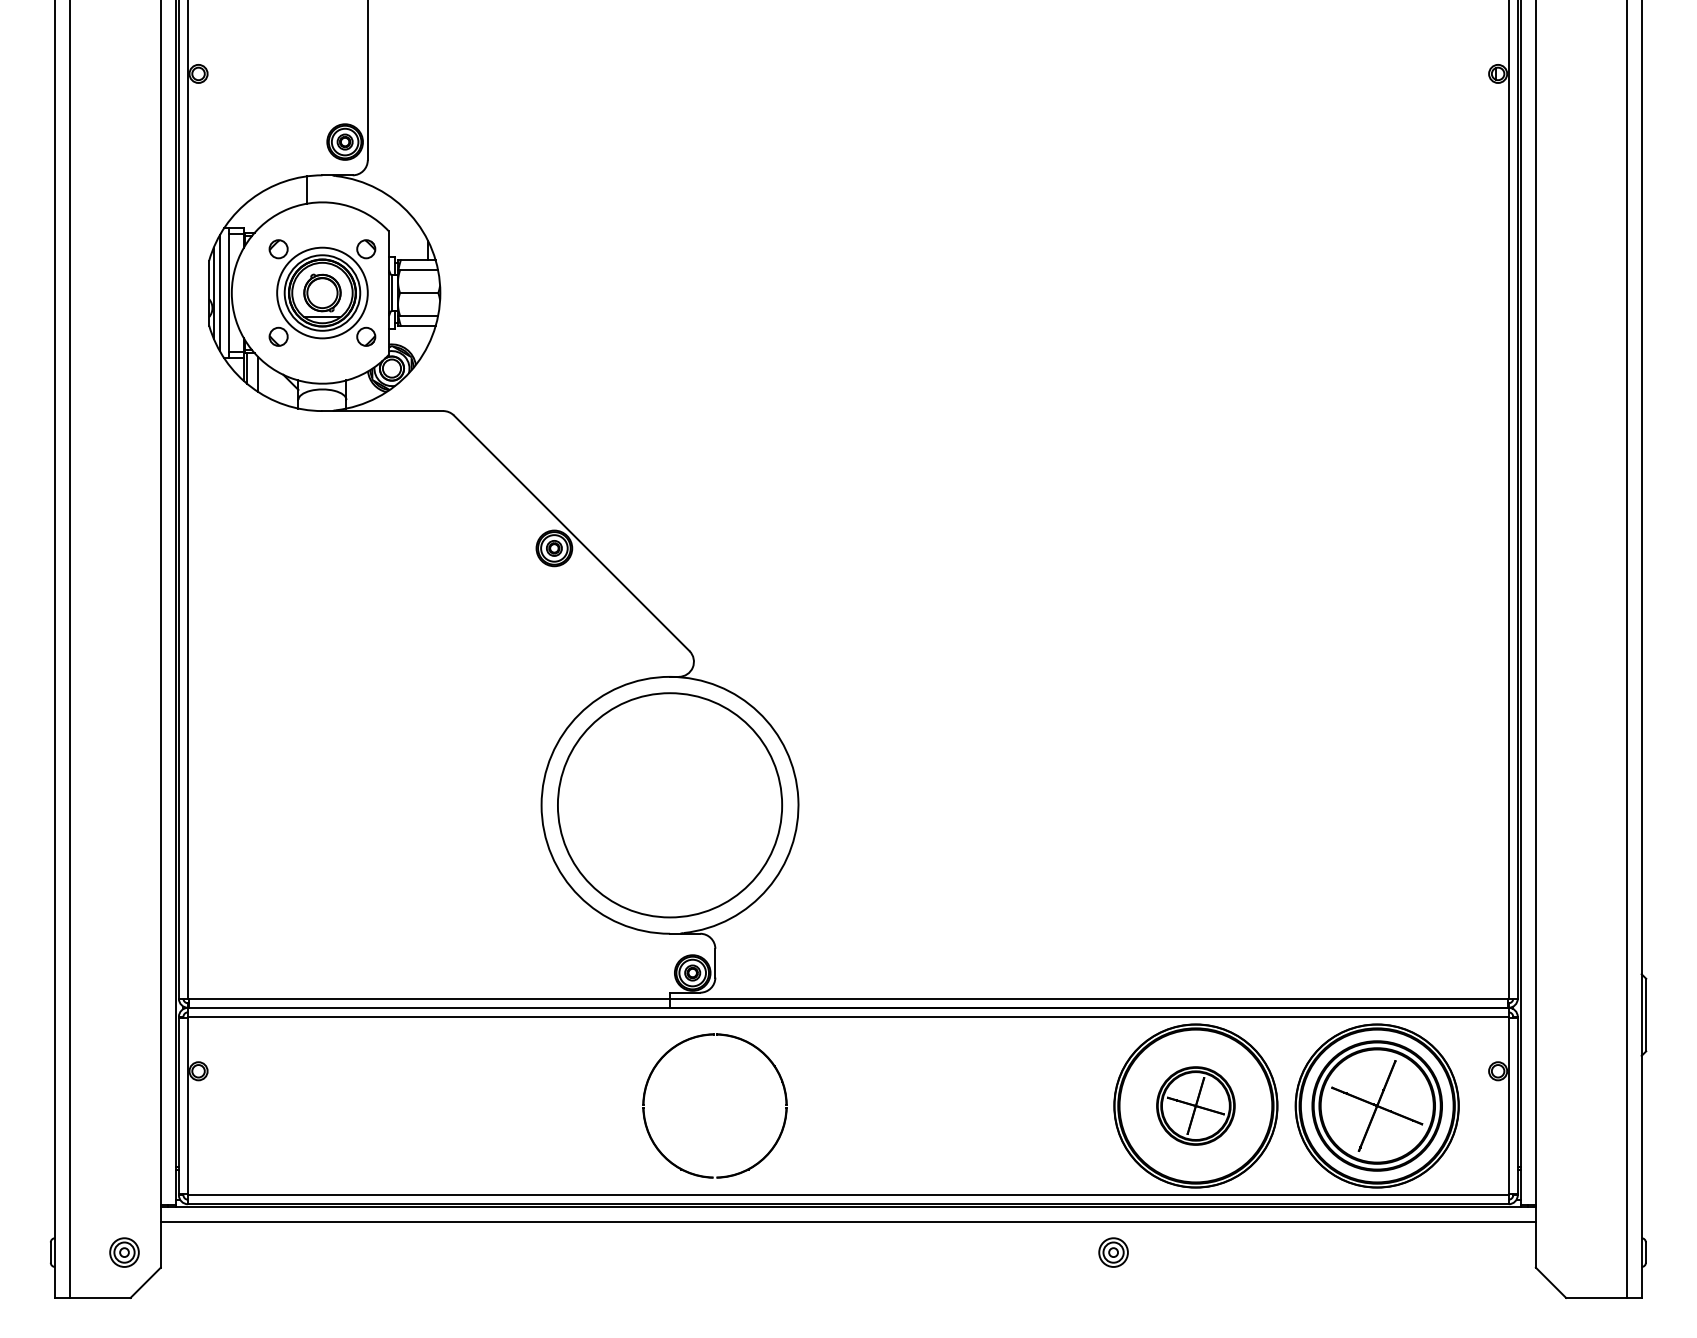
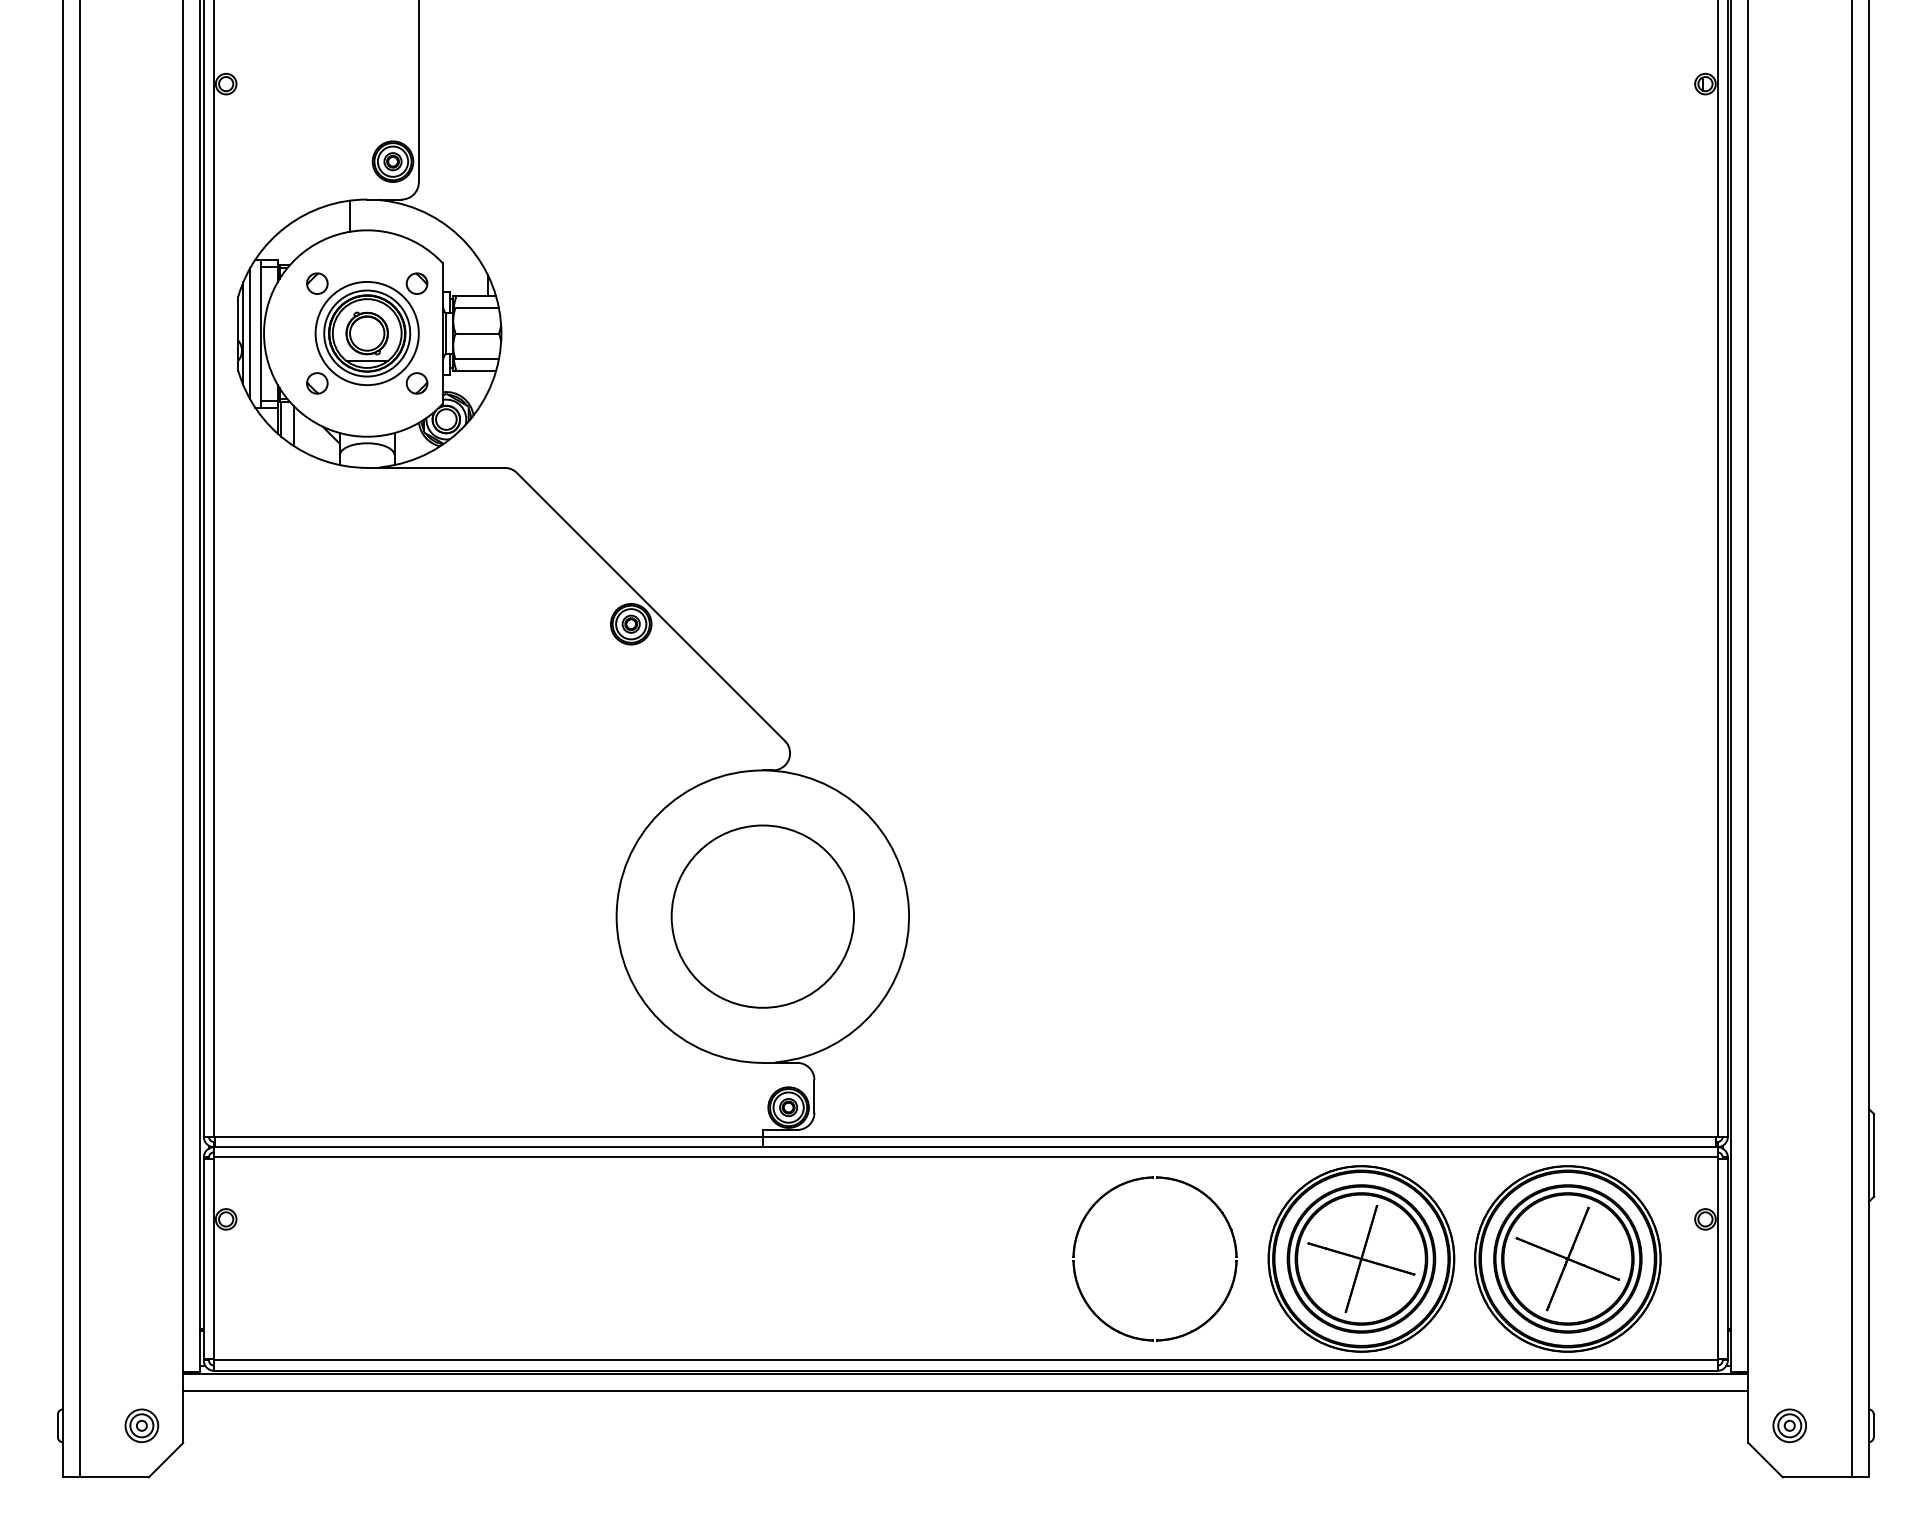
circle: (669, 805) -> (762, 916), size x0.71
part: (650, 1078) -> (1081, 1227), moved
part: (1195, 1105) -> (1361, 1258), size x1.67
part: (1113, 1252) -> (1789, 1425), moved

